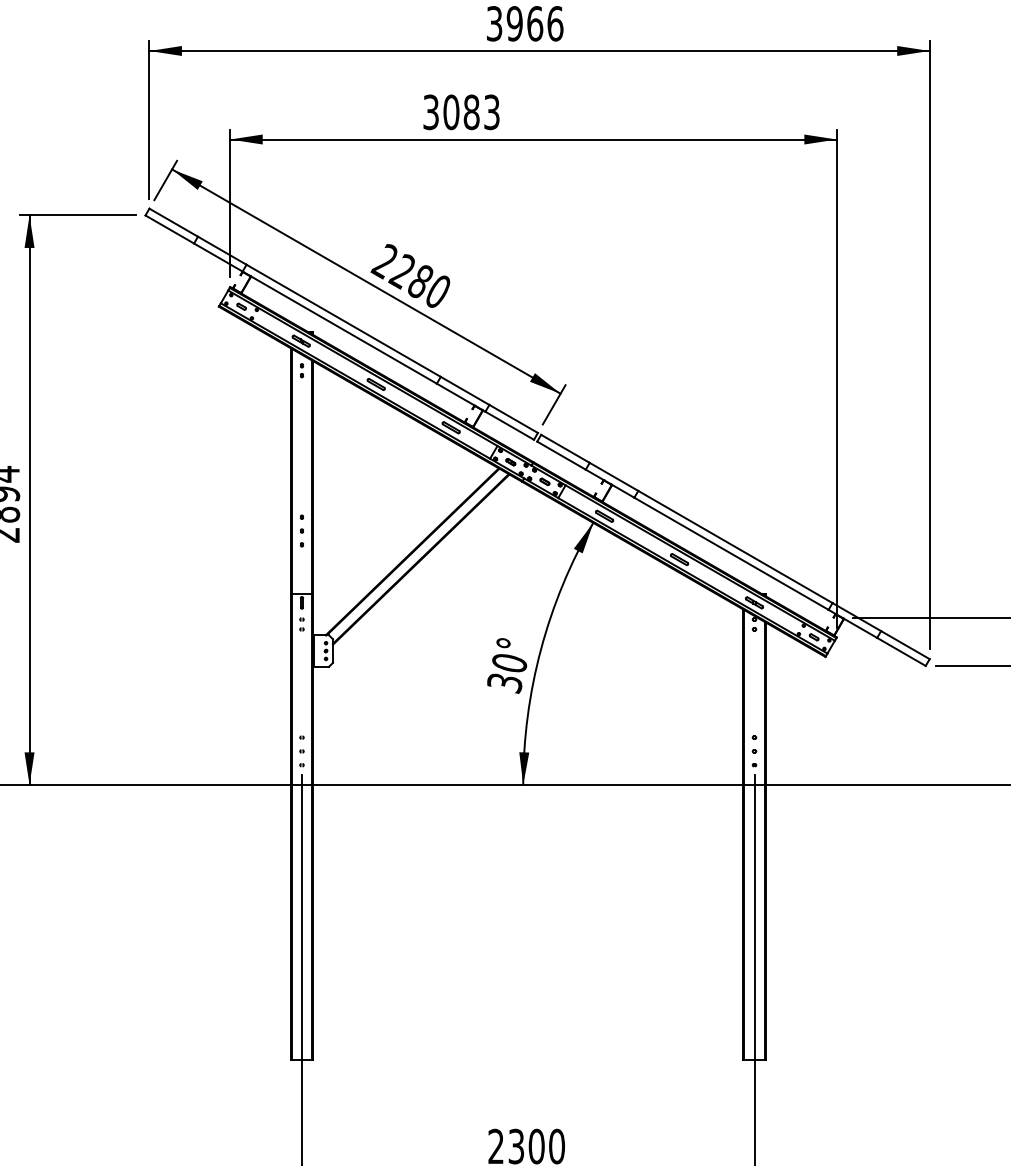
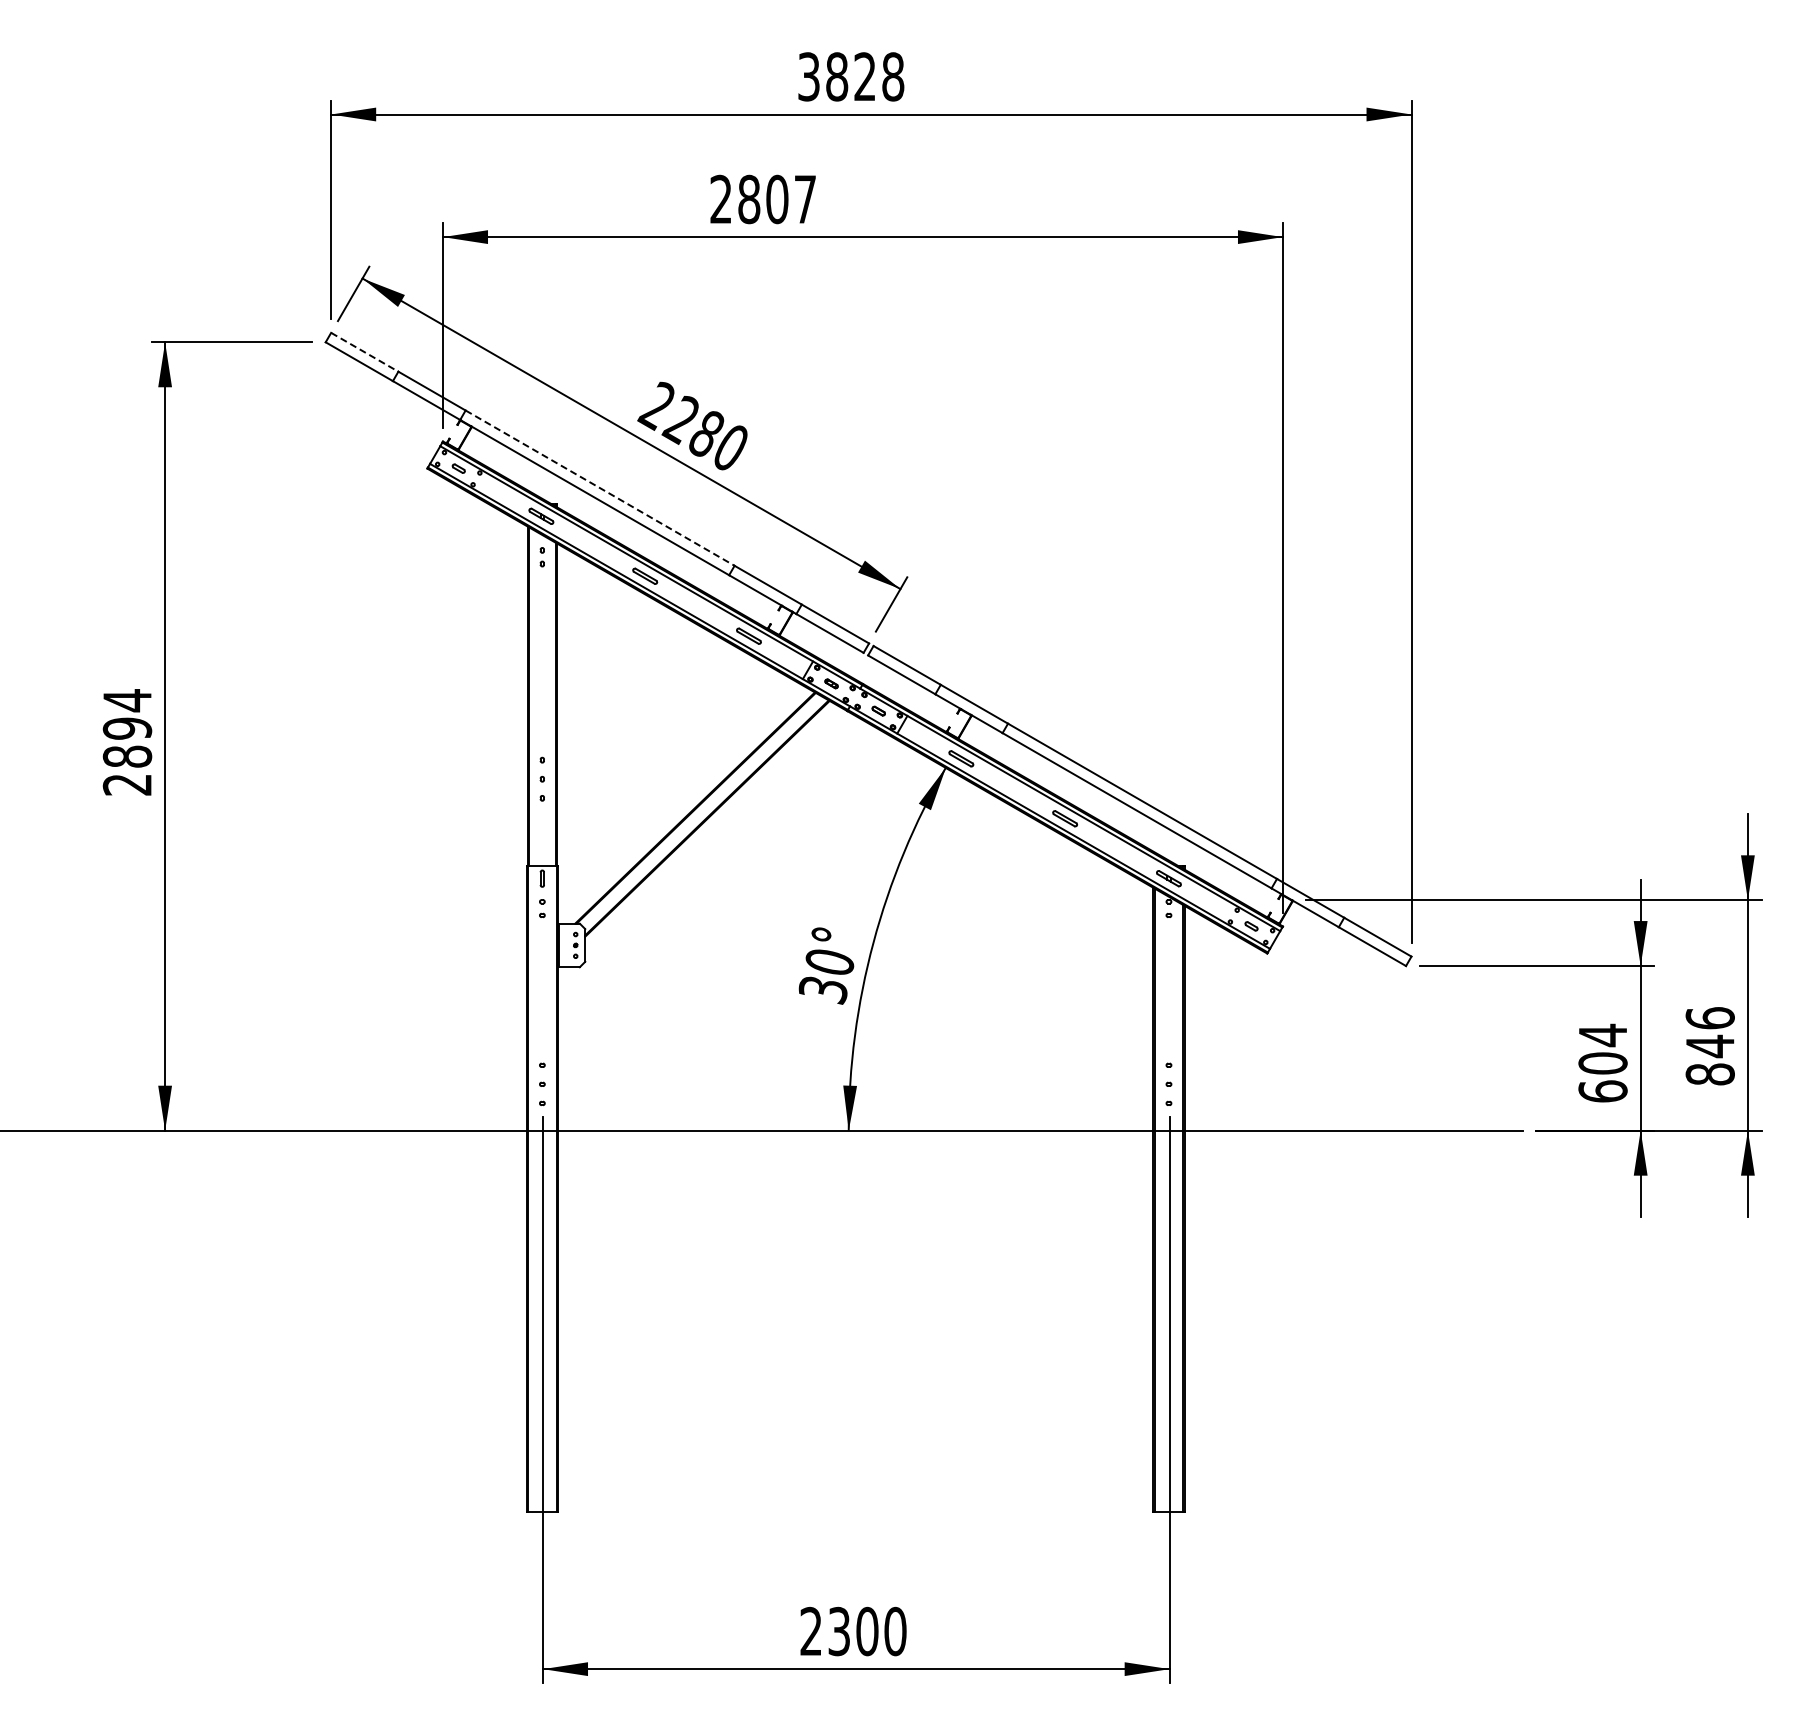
text: (535, 23) -> (865, 76), 3966 -> 3828
text: (460, 112) -> (762, 199), 3083 -> 2807
line: (173, 222) -> (364, 352), solid -> dashed
line: (343, 321) -> (600, 488), solid -> dashed

